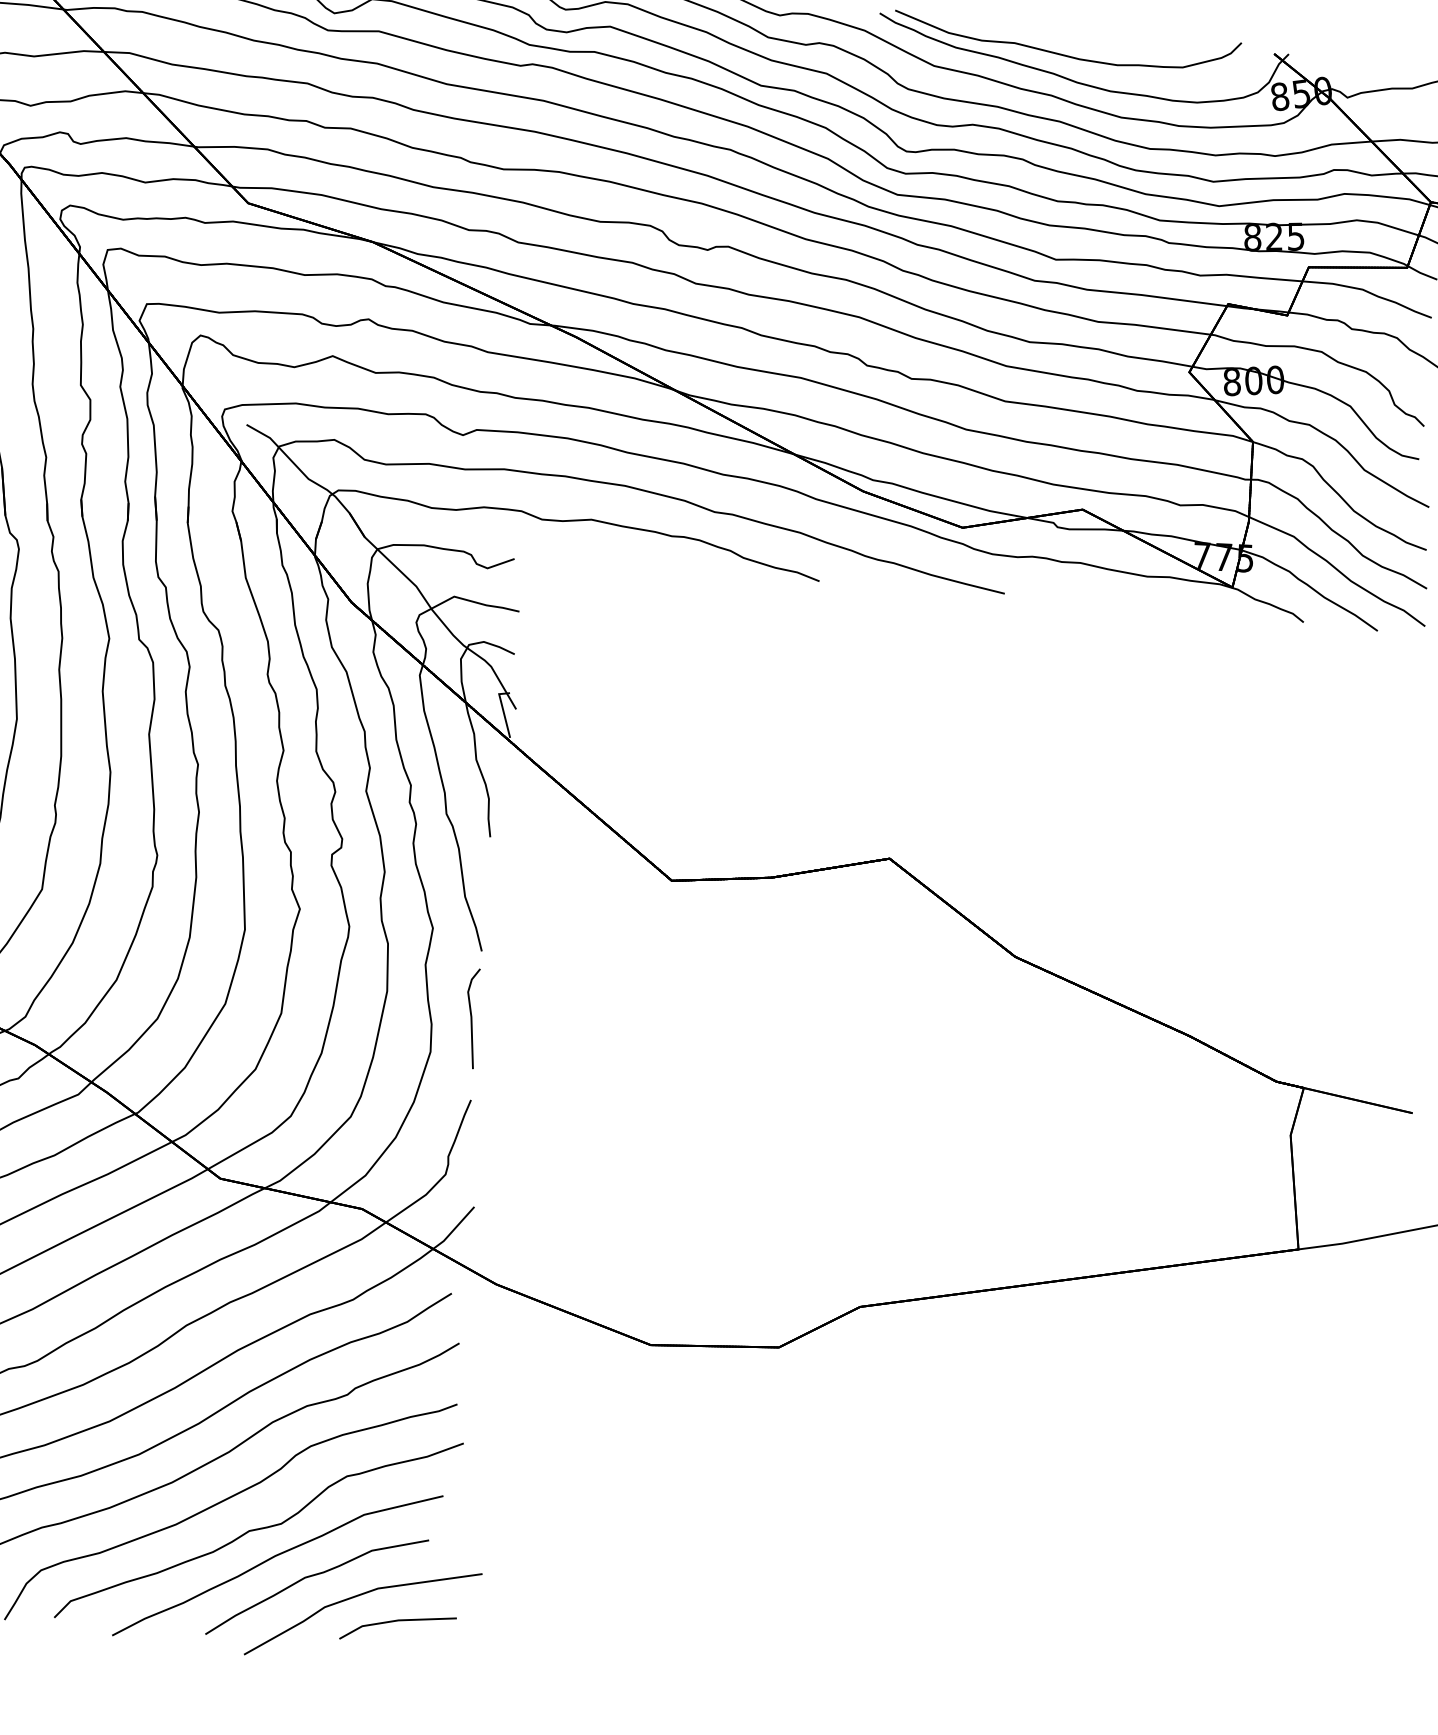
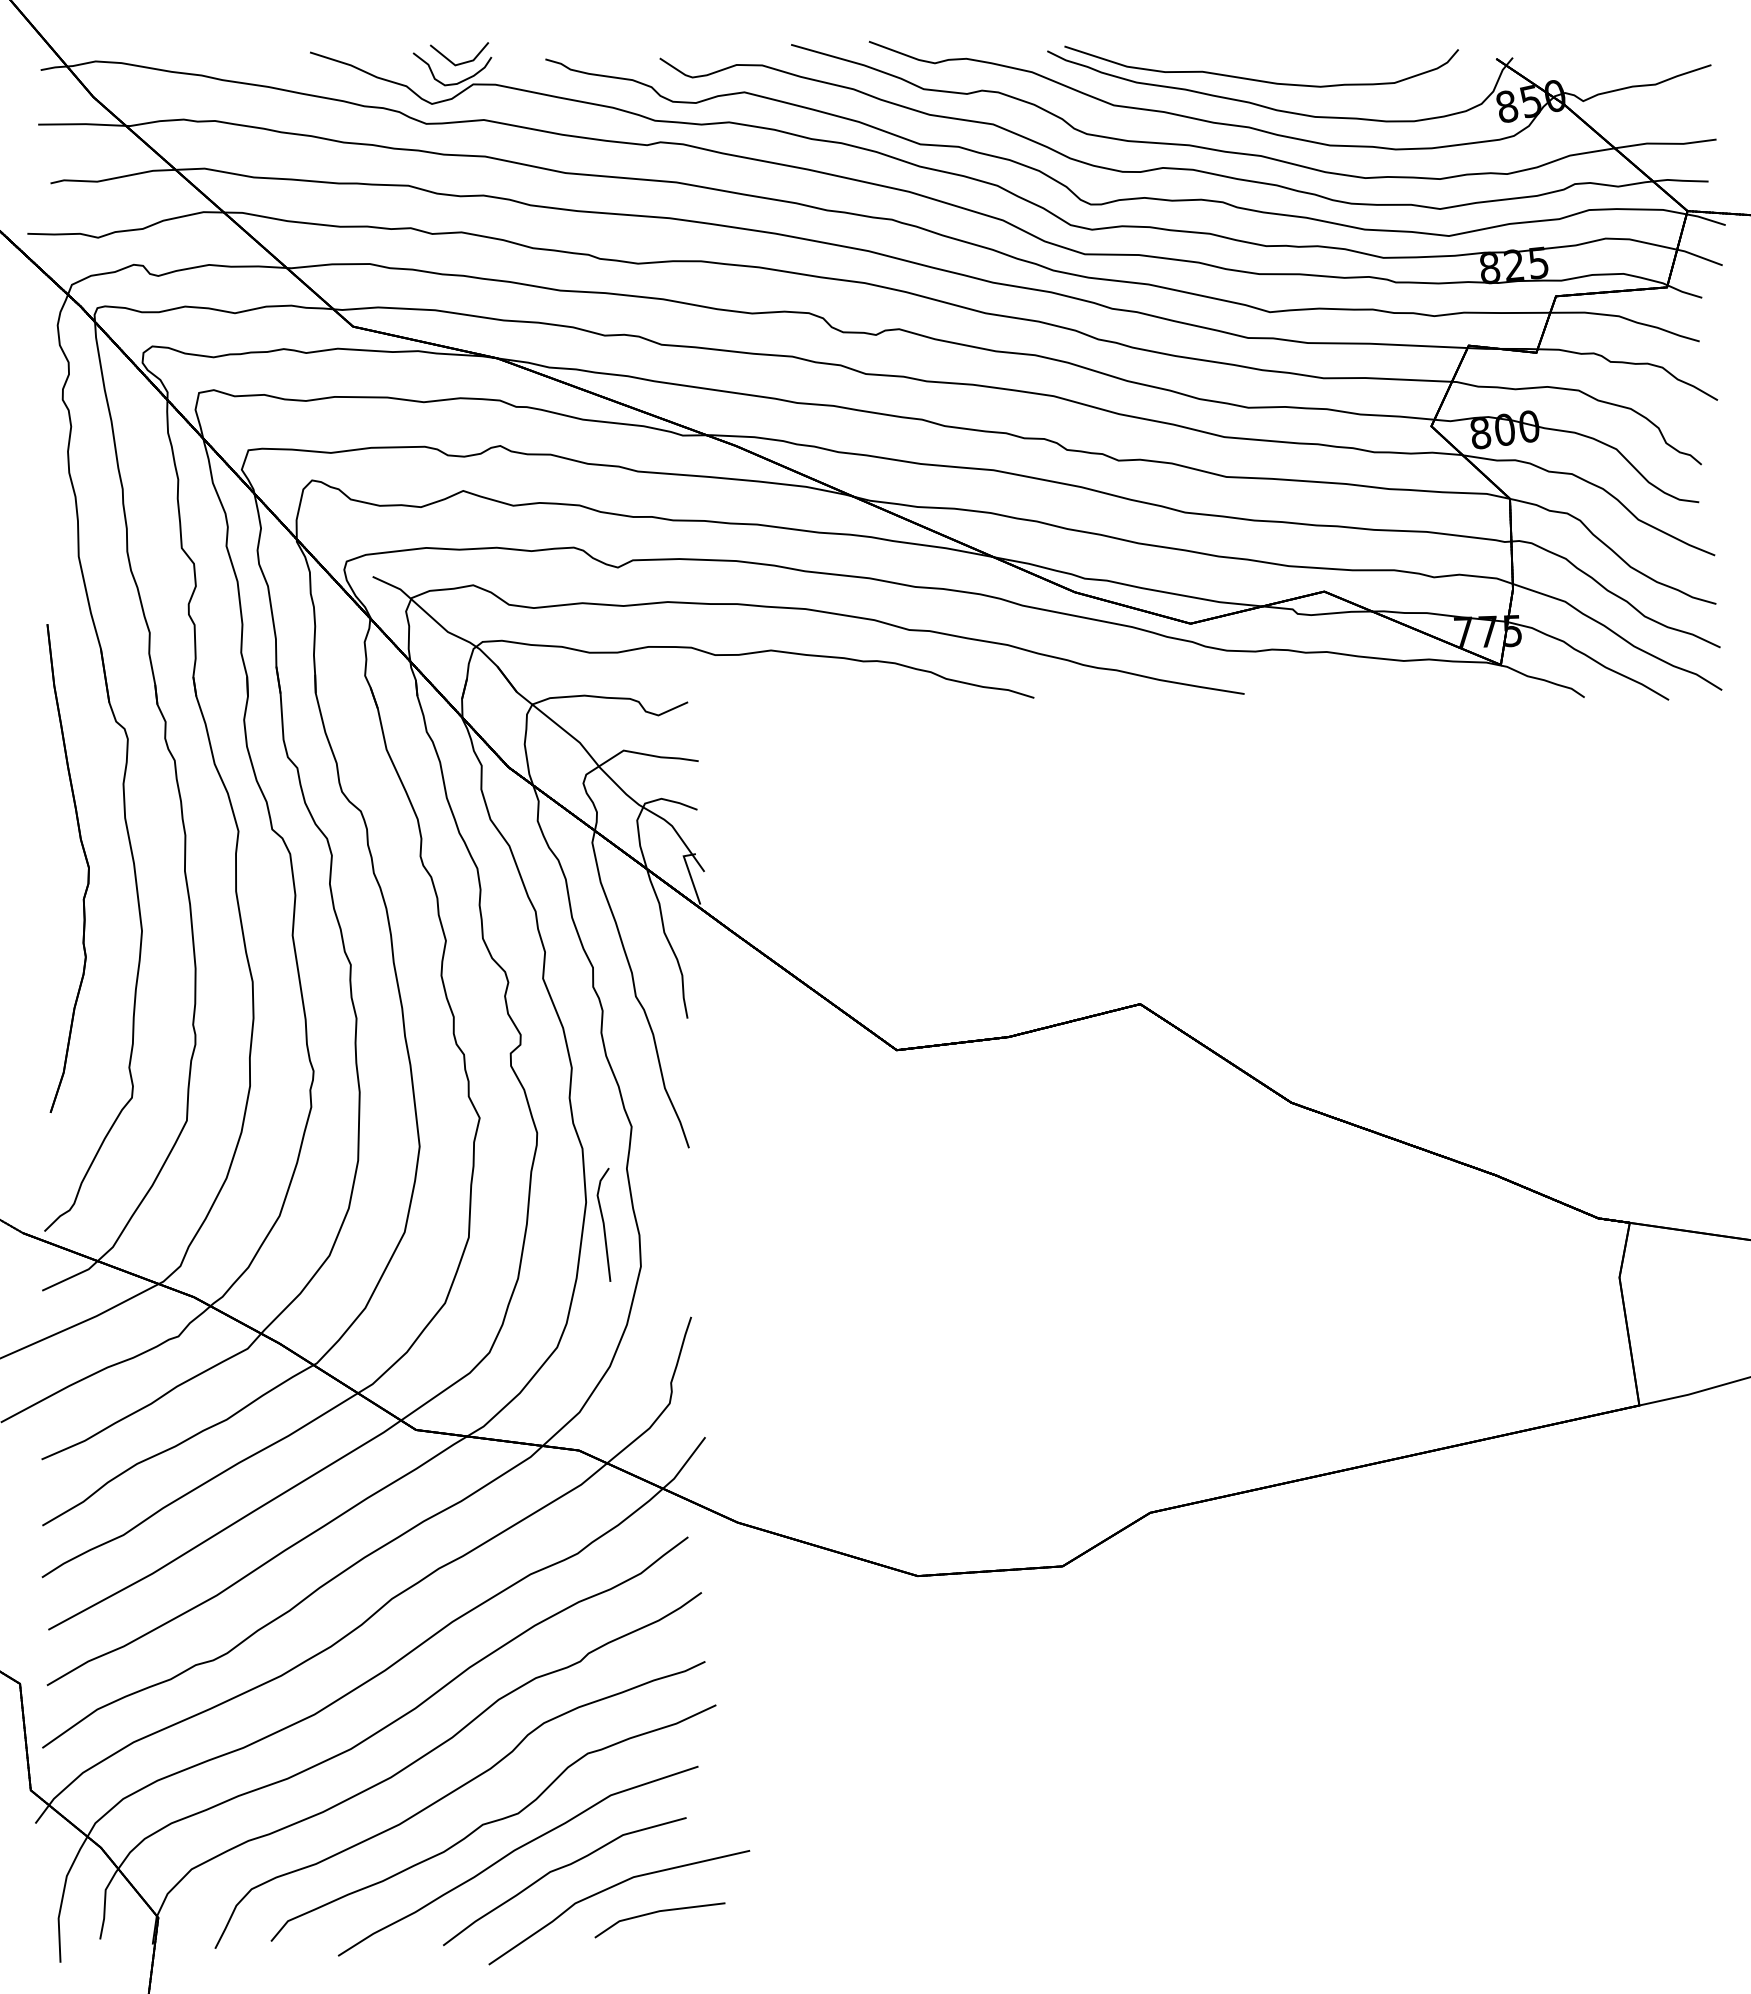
line: (471, 1018) -> (603, 1224), moved

